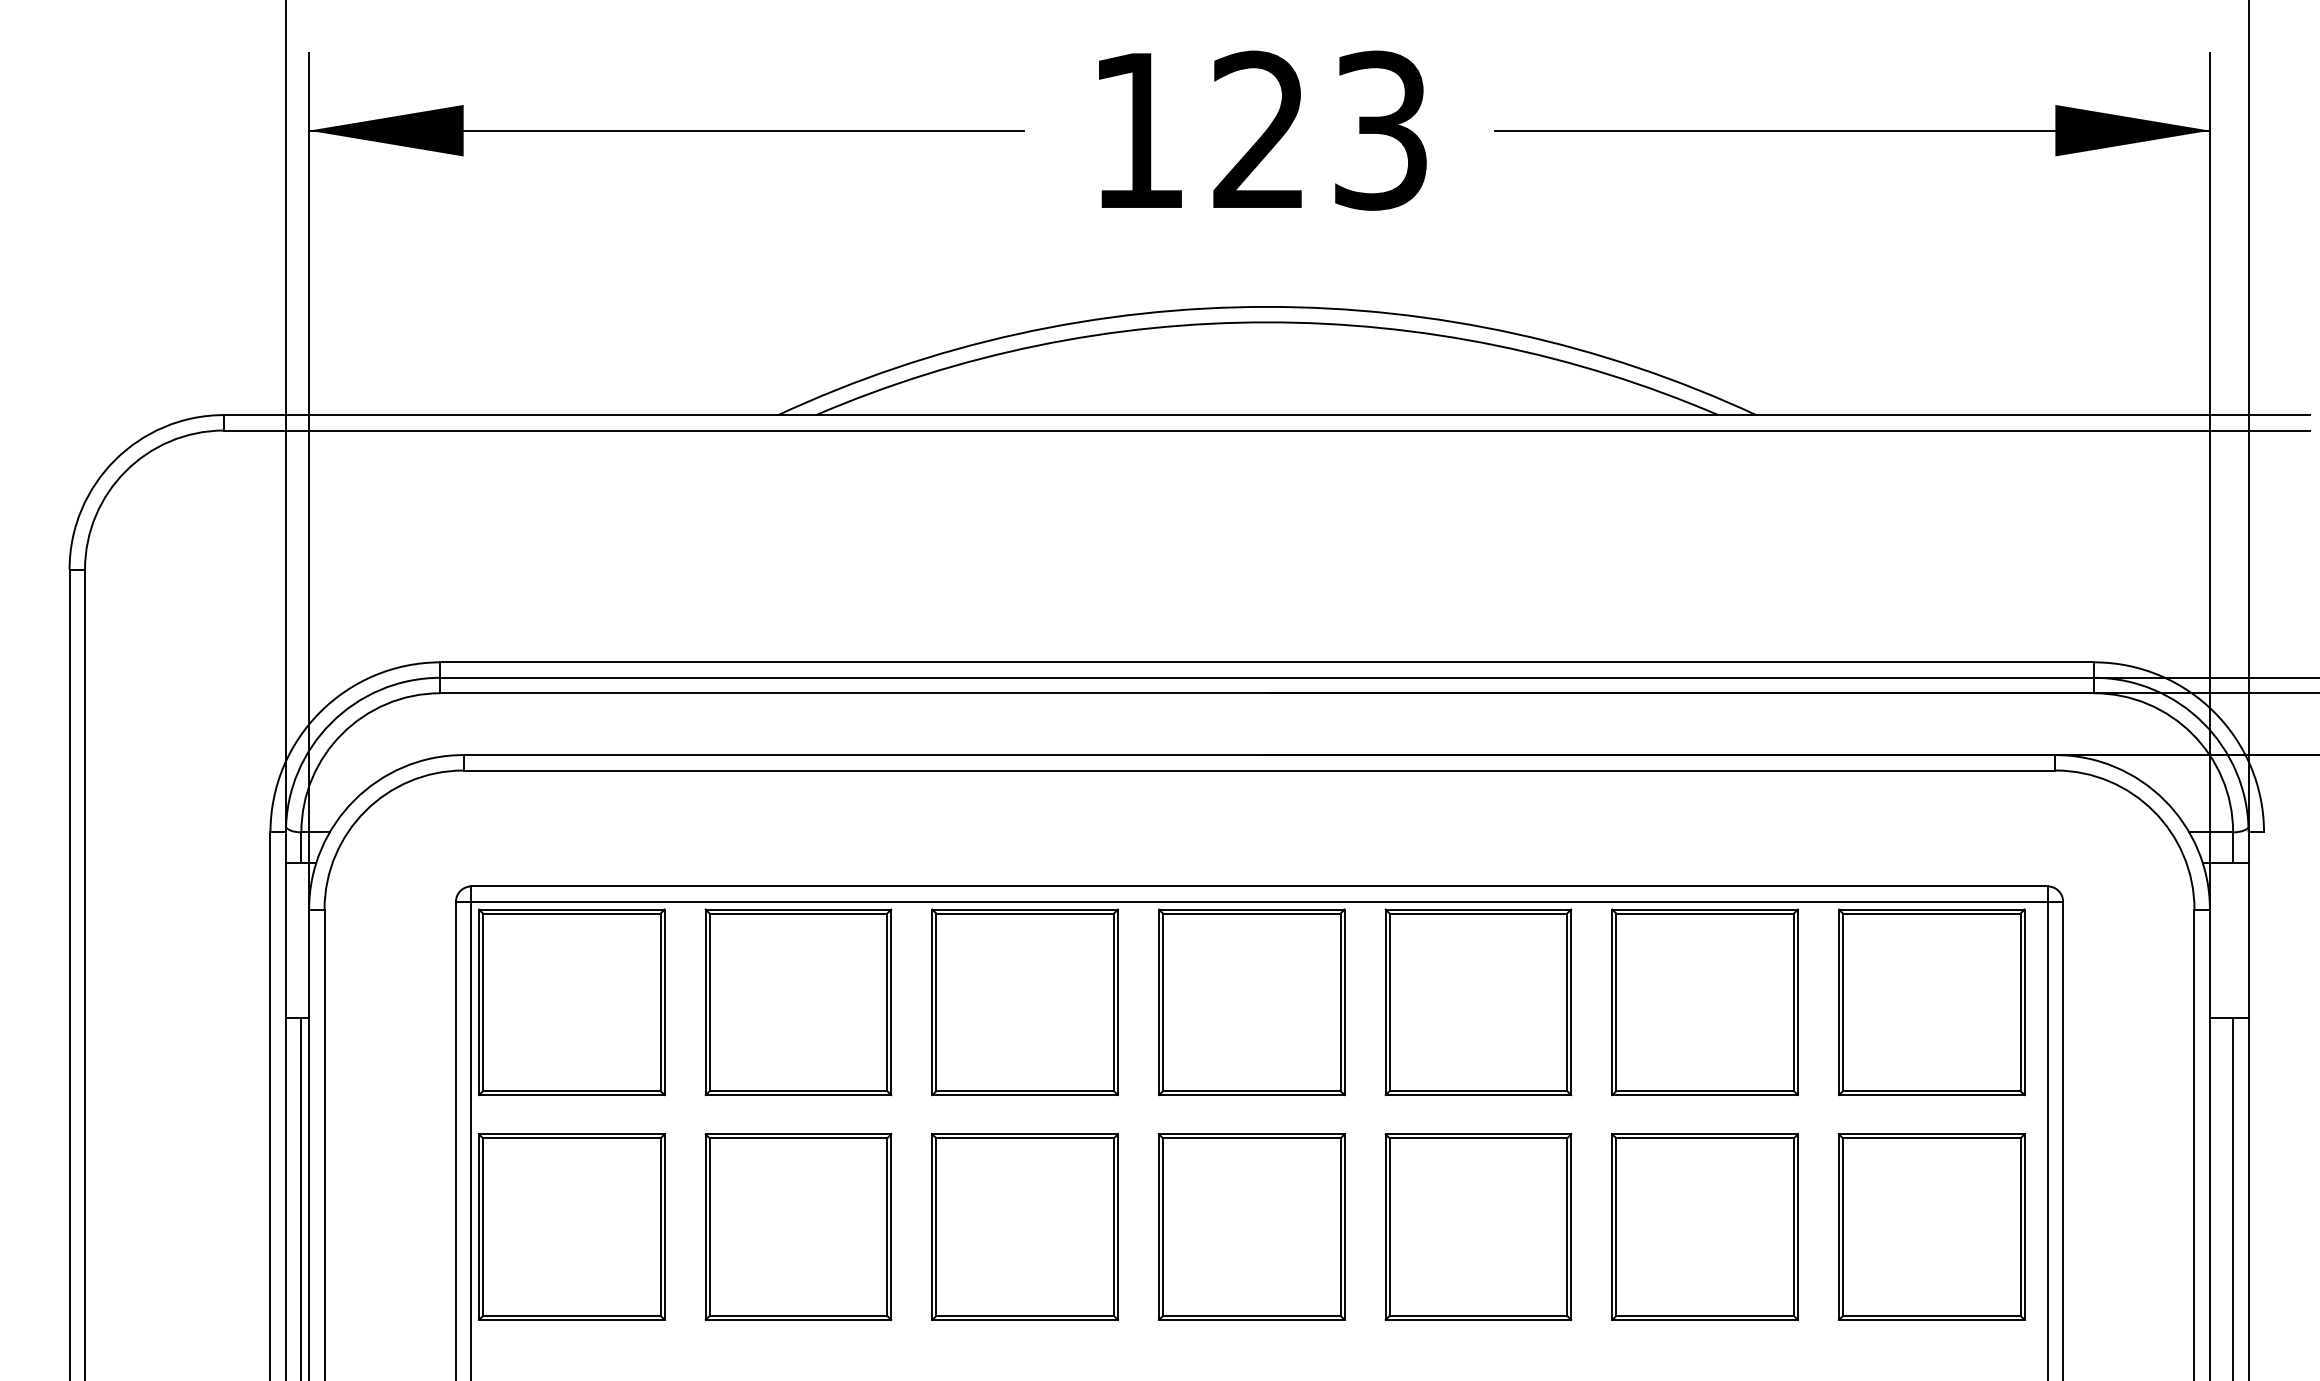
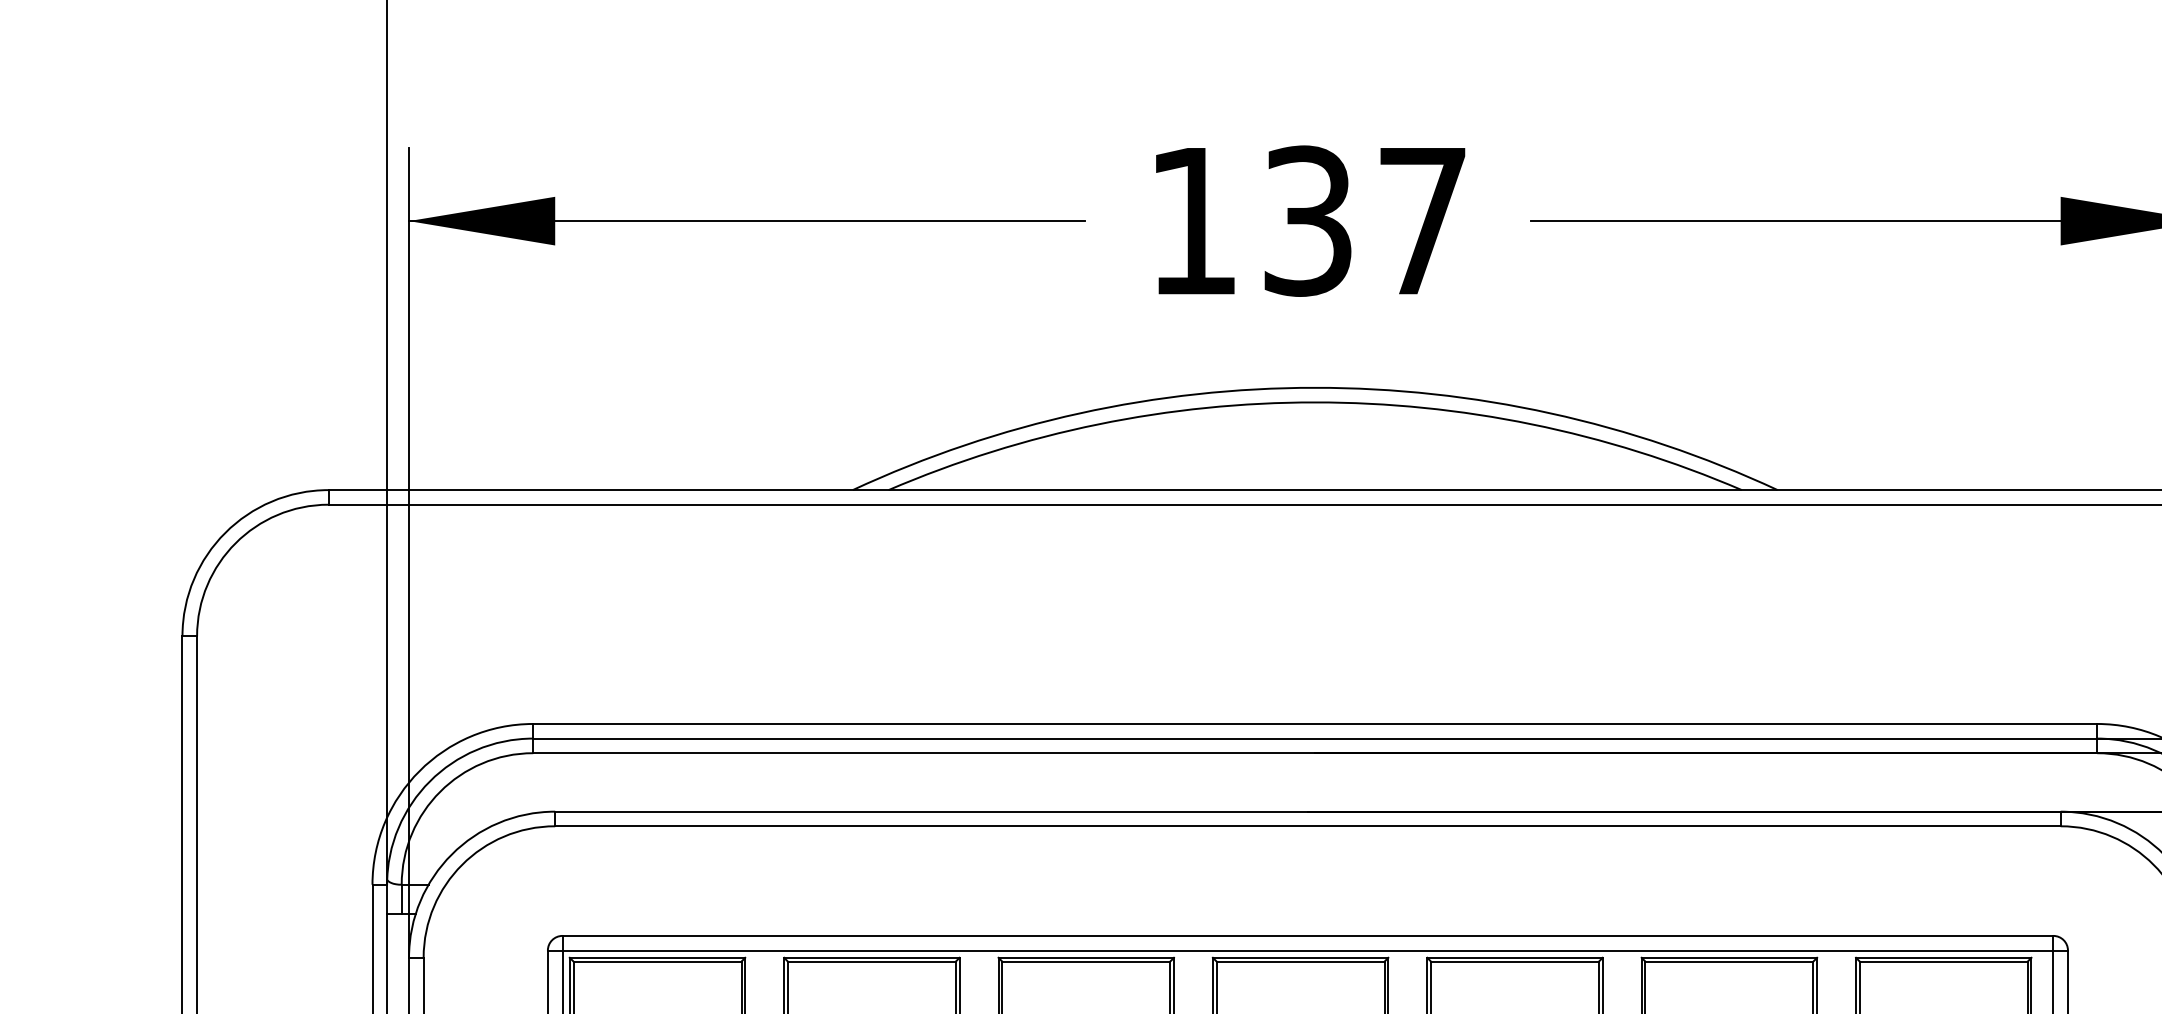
text: (1319, 130) -> (1364, 220), 123 -> 137

